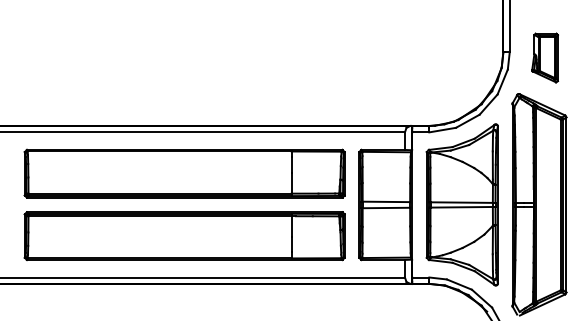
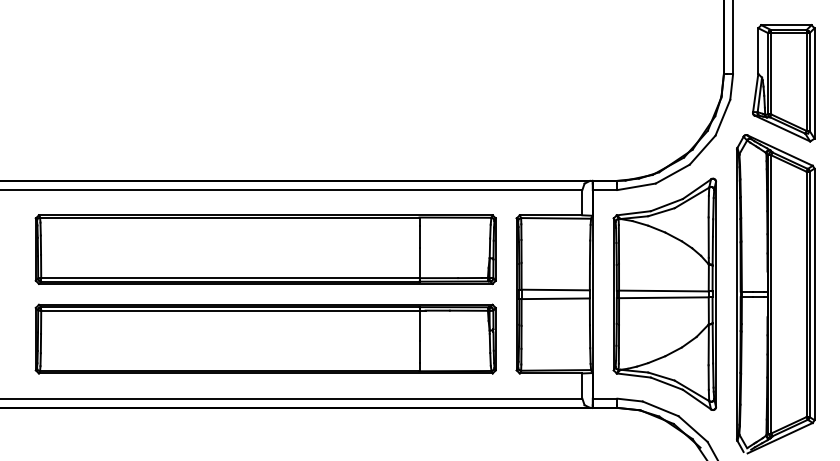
part: (544, 57) -> (782, 82), size x1.67

